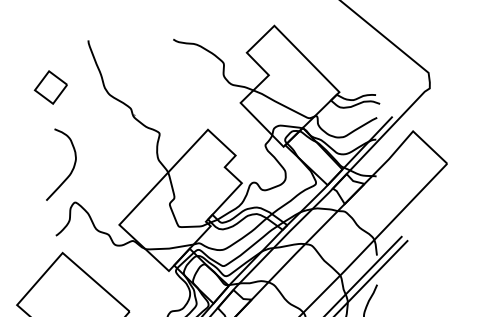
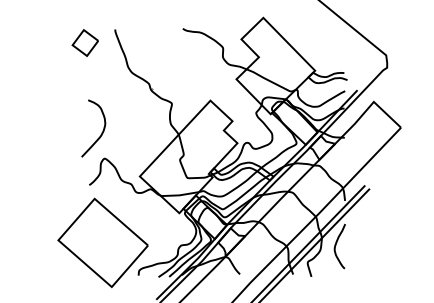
part: (49, 86) -> (84, 42), moved

